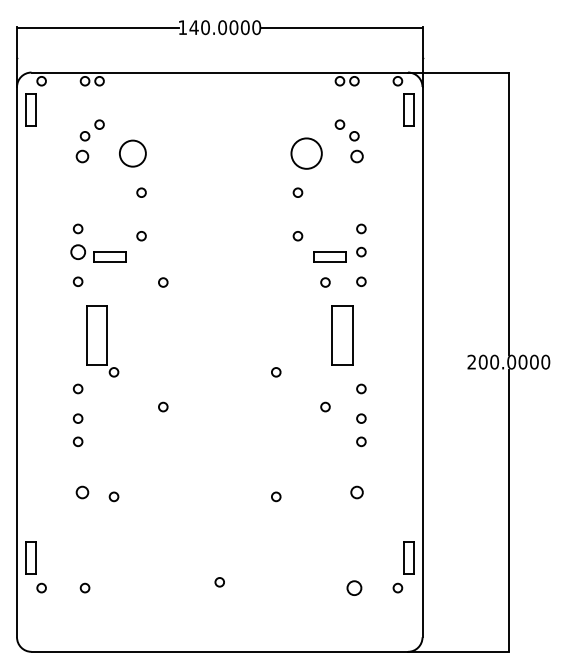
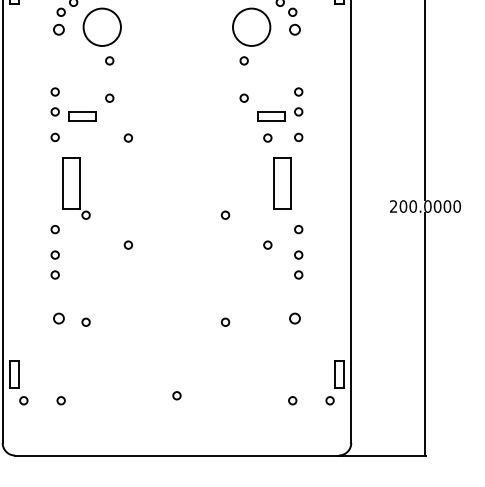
circle: (132, 153) -> (101, 27), size x1.67
circle: (306, 153) -> (251, 27), size x1.43
circle: (77, 251) -> (54, 111), size x0.62
circle: (354, 587) -> (292, 400), size x0.62

